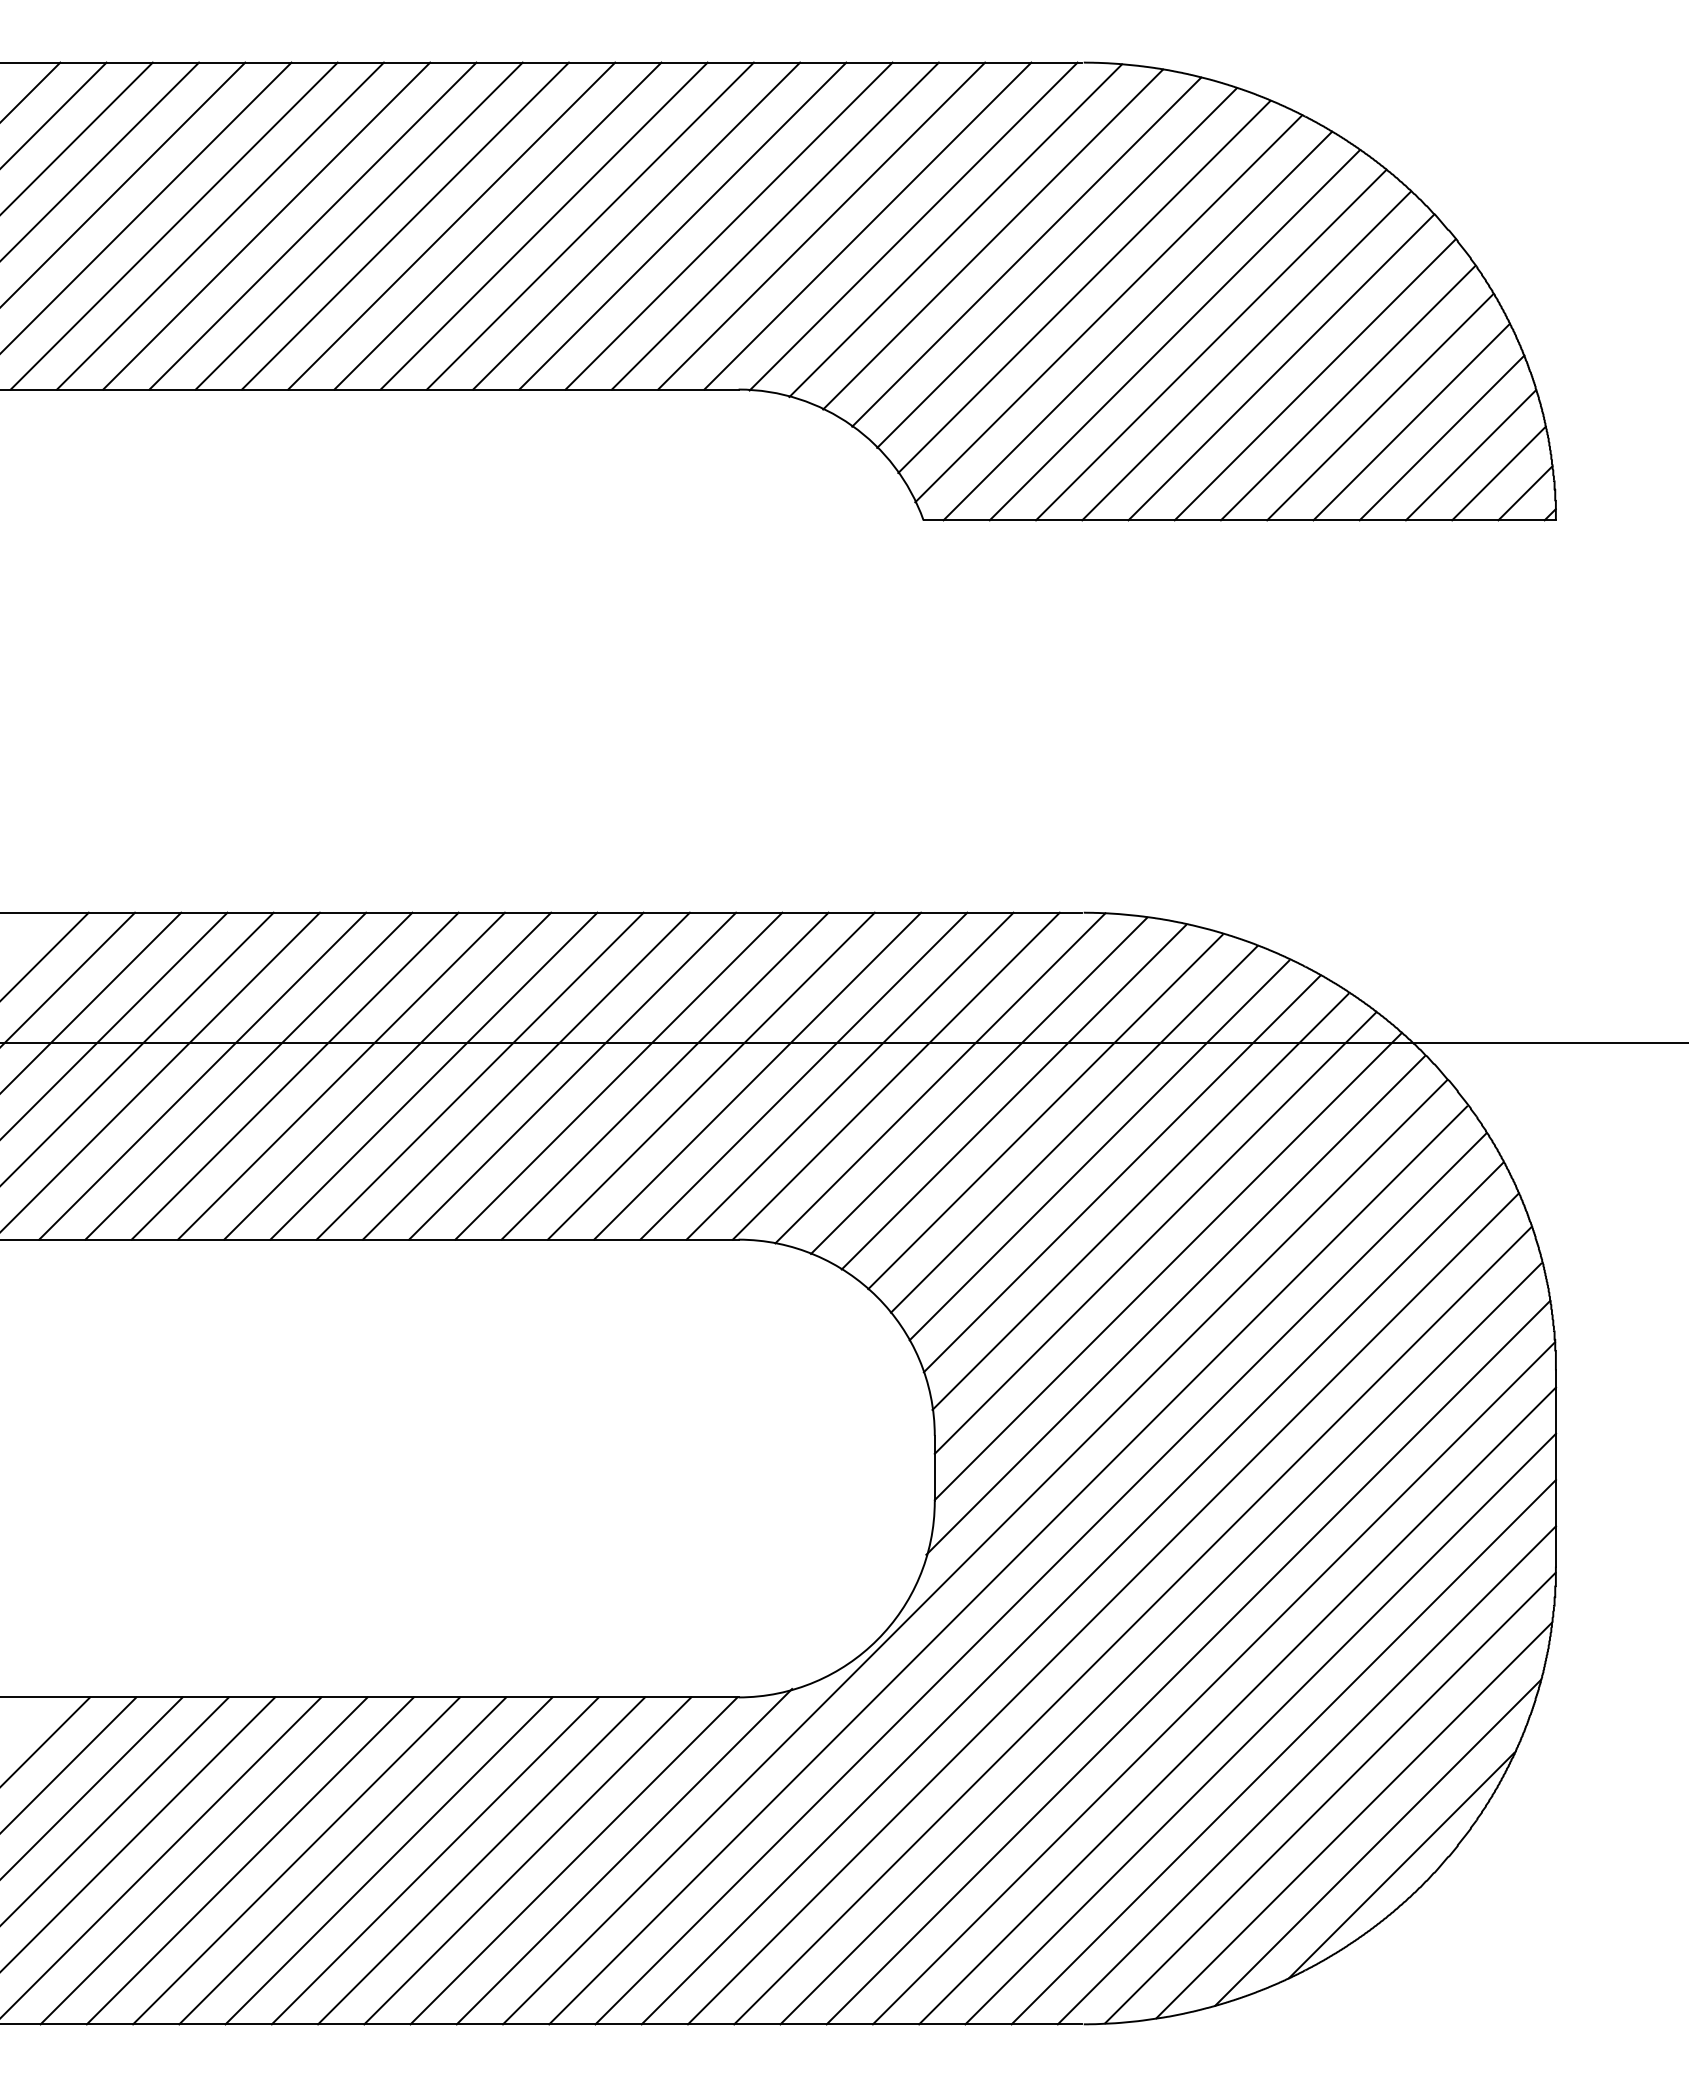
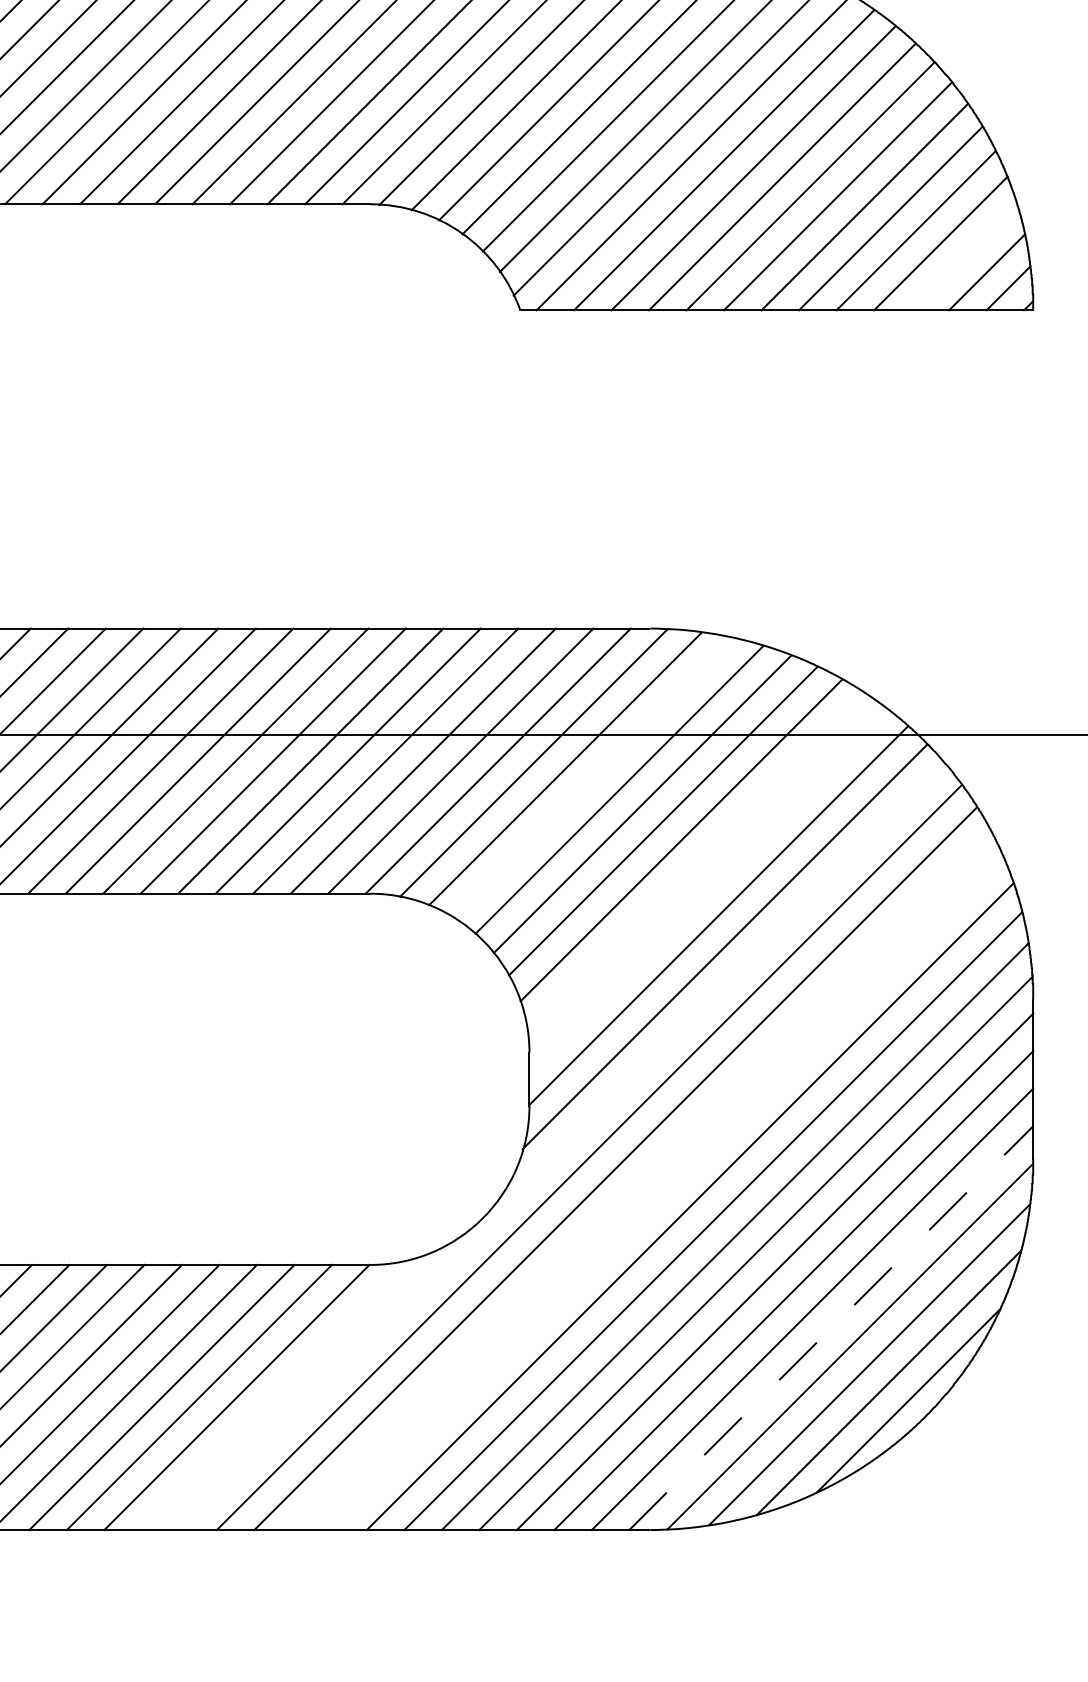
line: (1470, 455) -> (963, 257), removed
line: (1013, 1097) -> (593, 778), removed
line: (1140, 1201) -> (696, 862), removed
line: (1155, 1232) -> (708, 887), removed
line: (975, 1551) -> (562, 1146), removed
line: (1072, 1593) -> (641, 1180), removed
line: (1102, 1608) -> (665, 1192), removed
line: (1307, 1774) -> (831, 1327), solid -> dashed
line: (624, 1856) -> (277, 1393), removed

